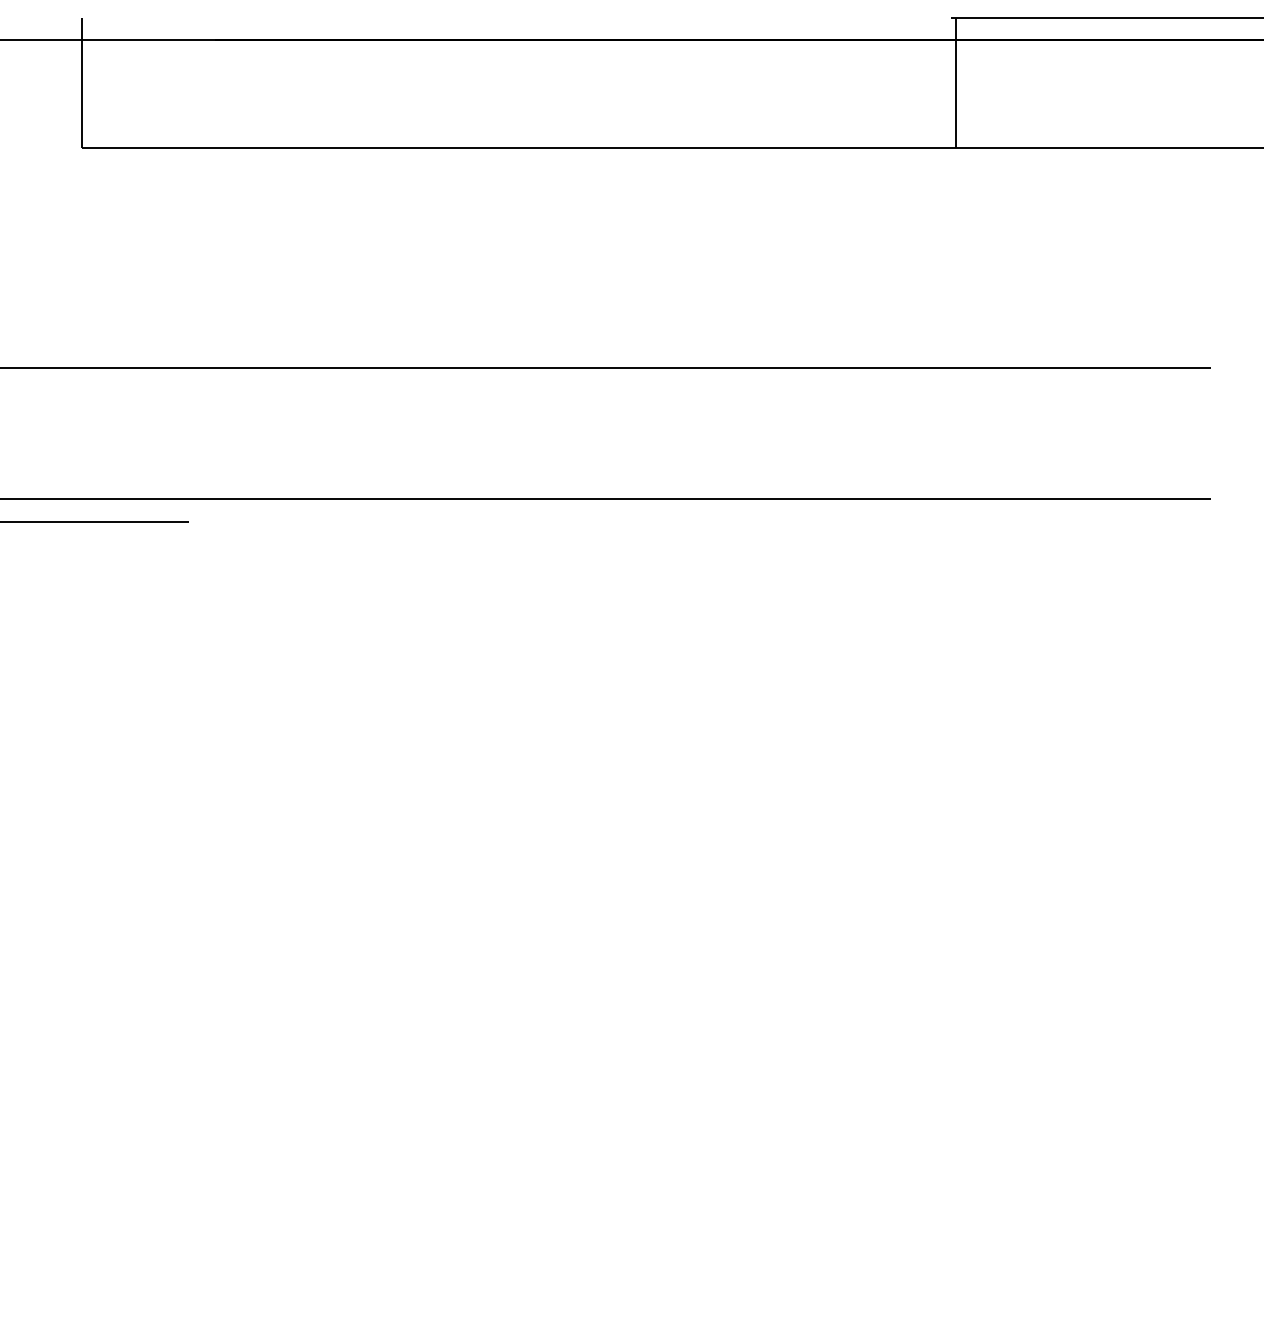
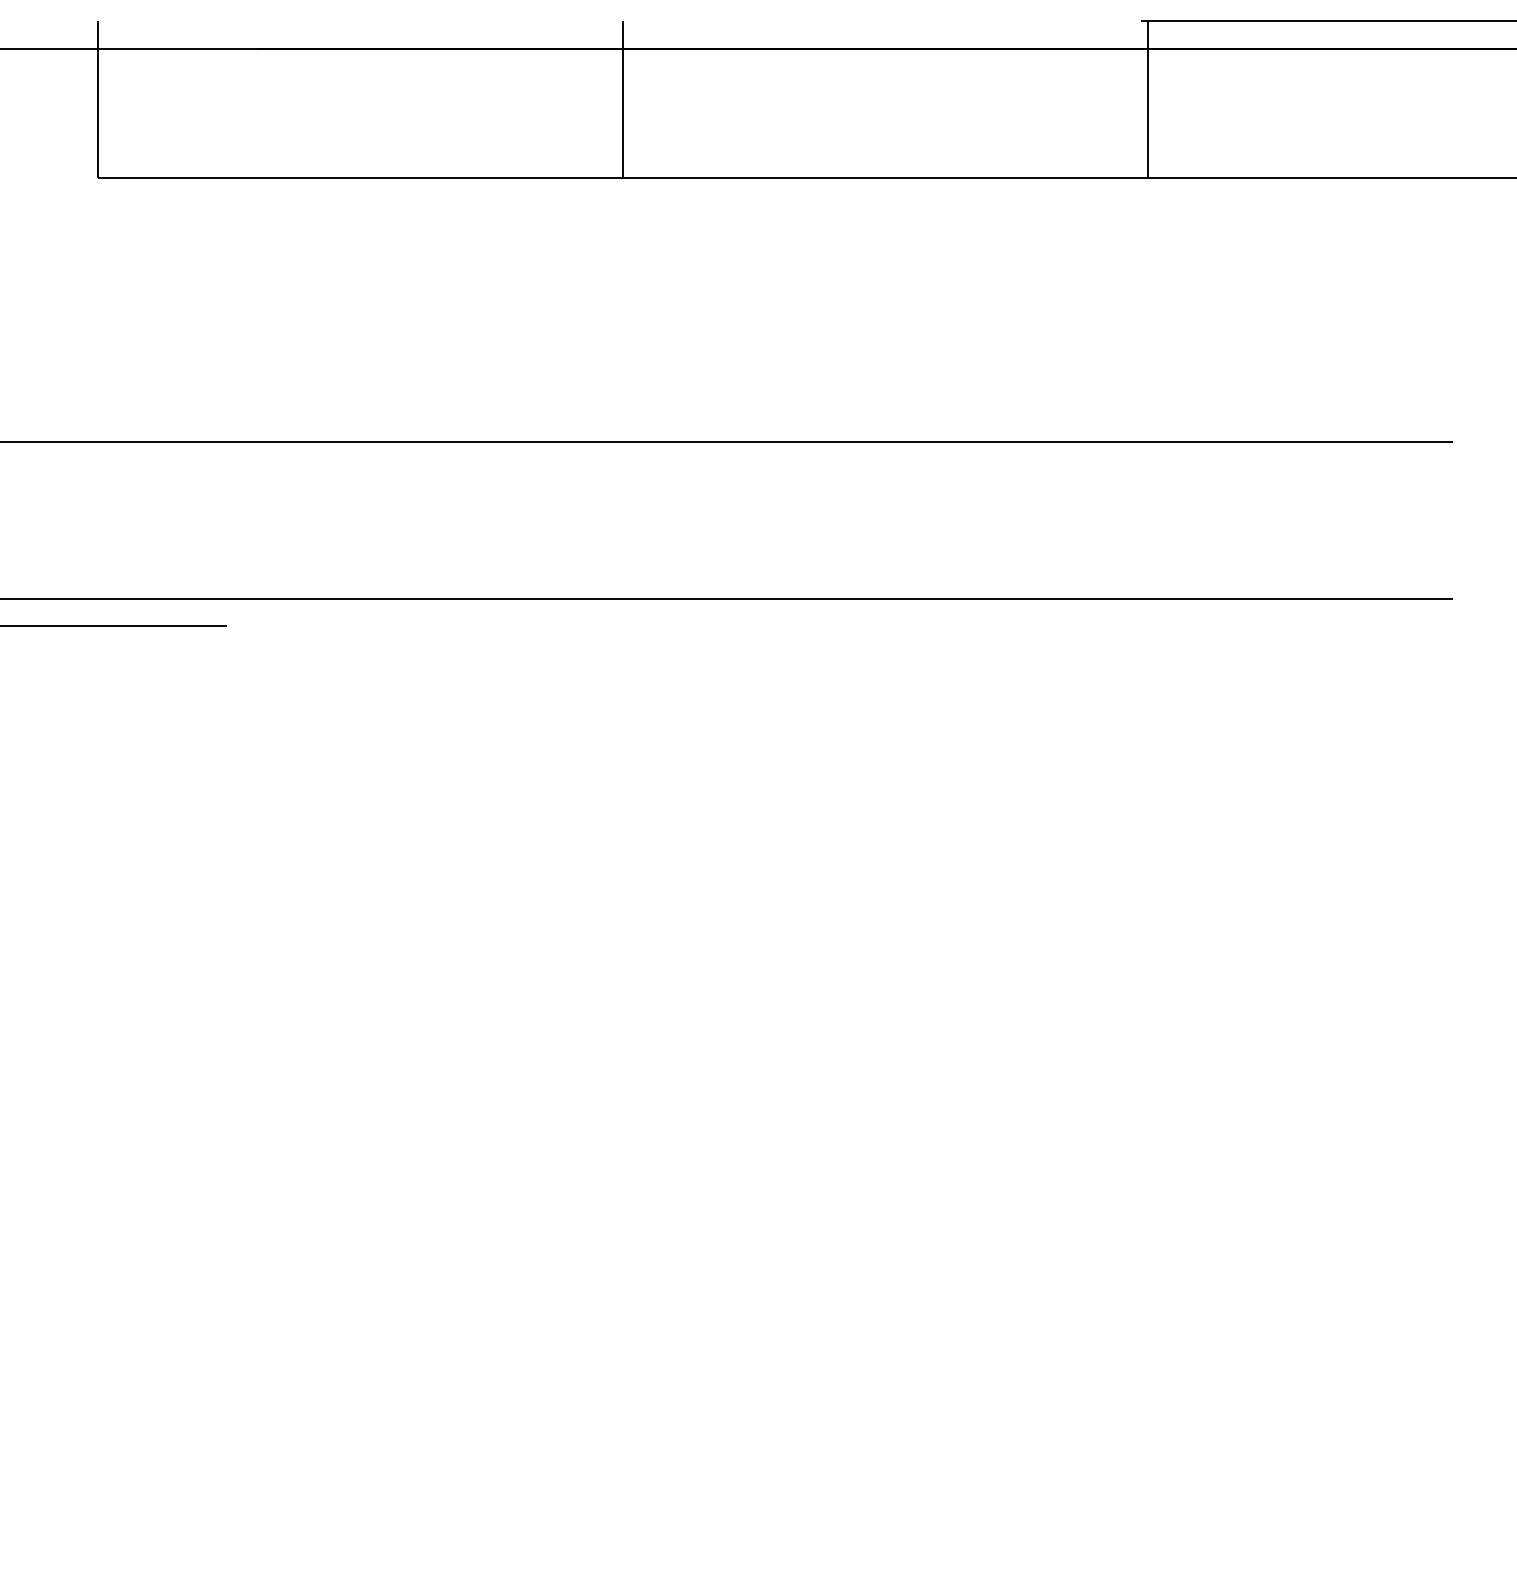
line: (518, 82) -> (622, 99), added

